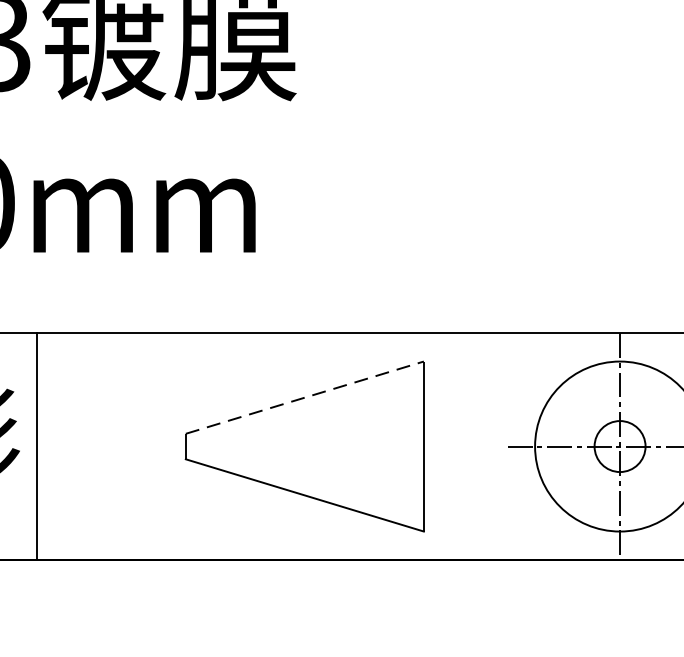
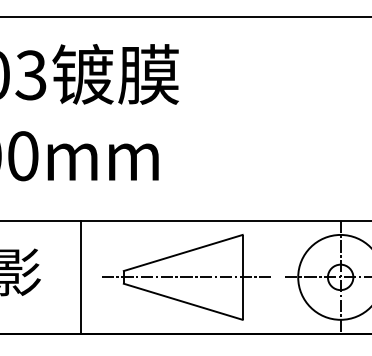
line: (305, 396) -> (183, 252), dashed -> solid
line: (36, 446) -> (81, 277), moved
line: (309, 446) -> (185, 277), added

